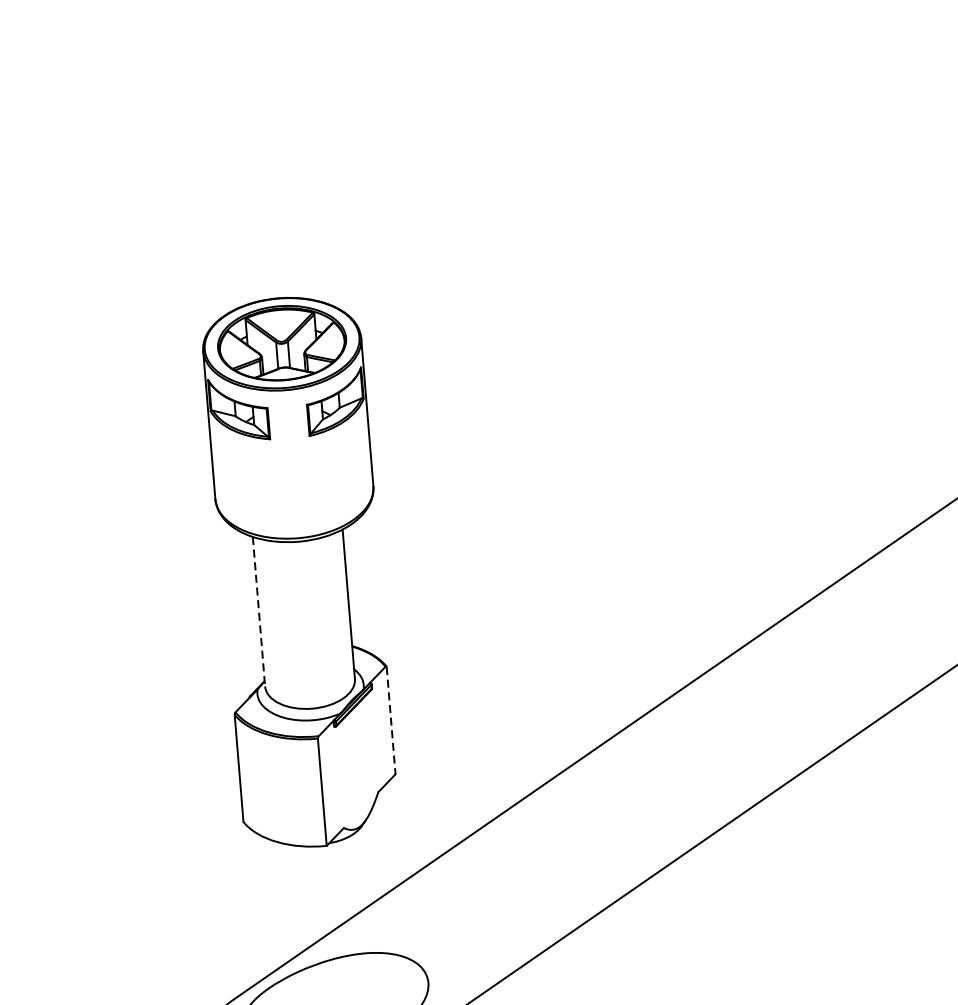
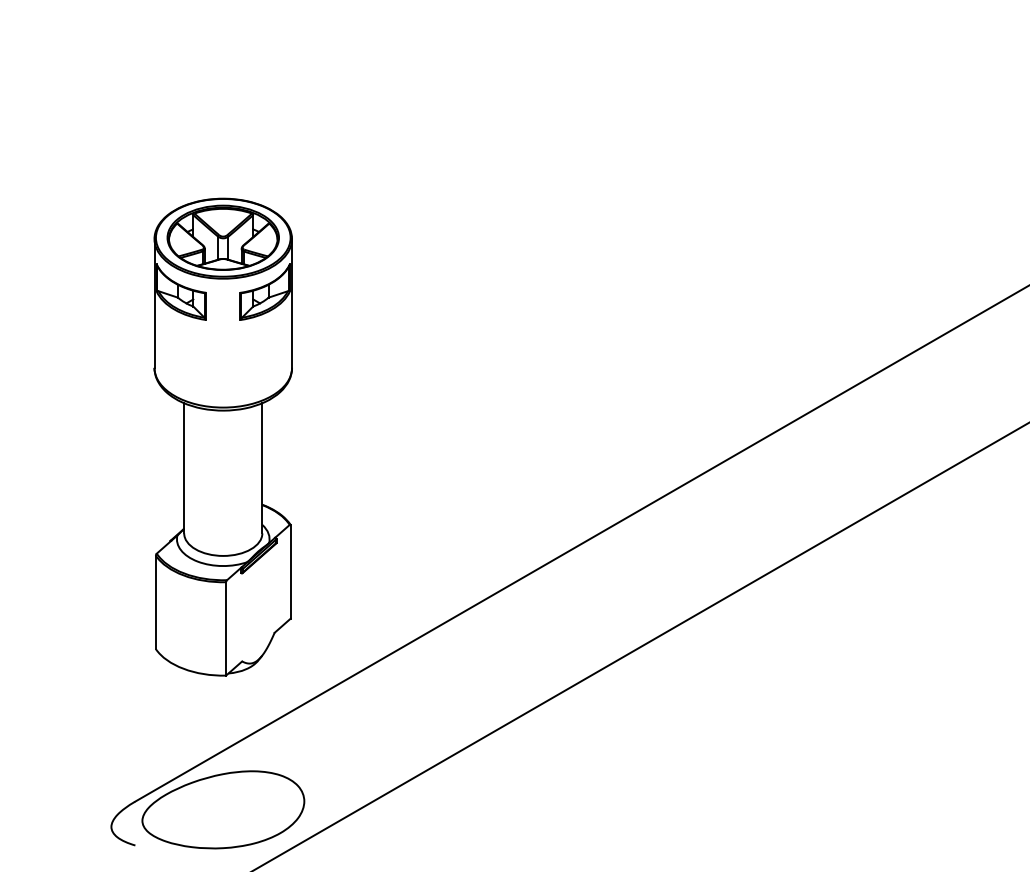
line: (259, 611) -> (184, 468), dashed -> solid
line: (390, 720) -> (290, 571), dashed -> solid

